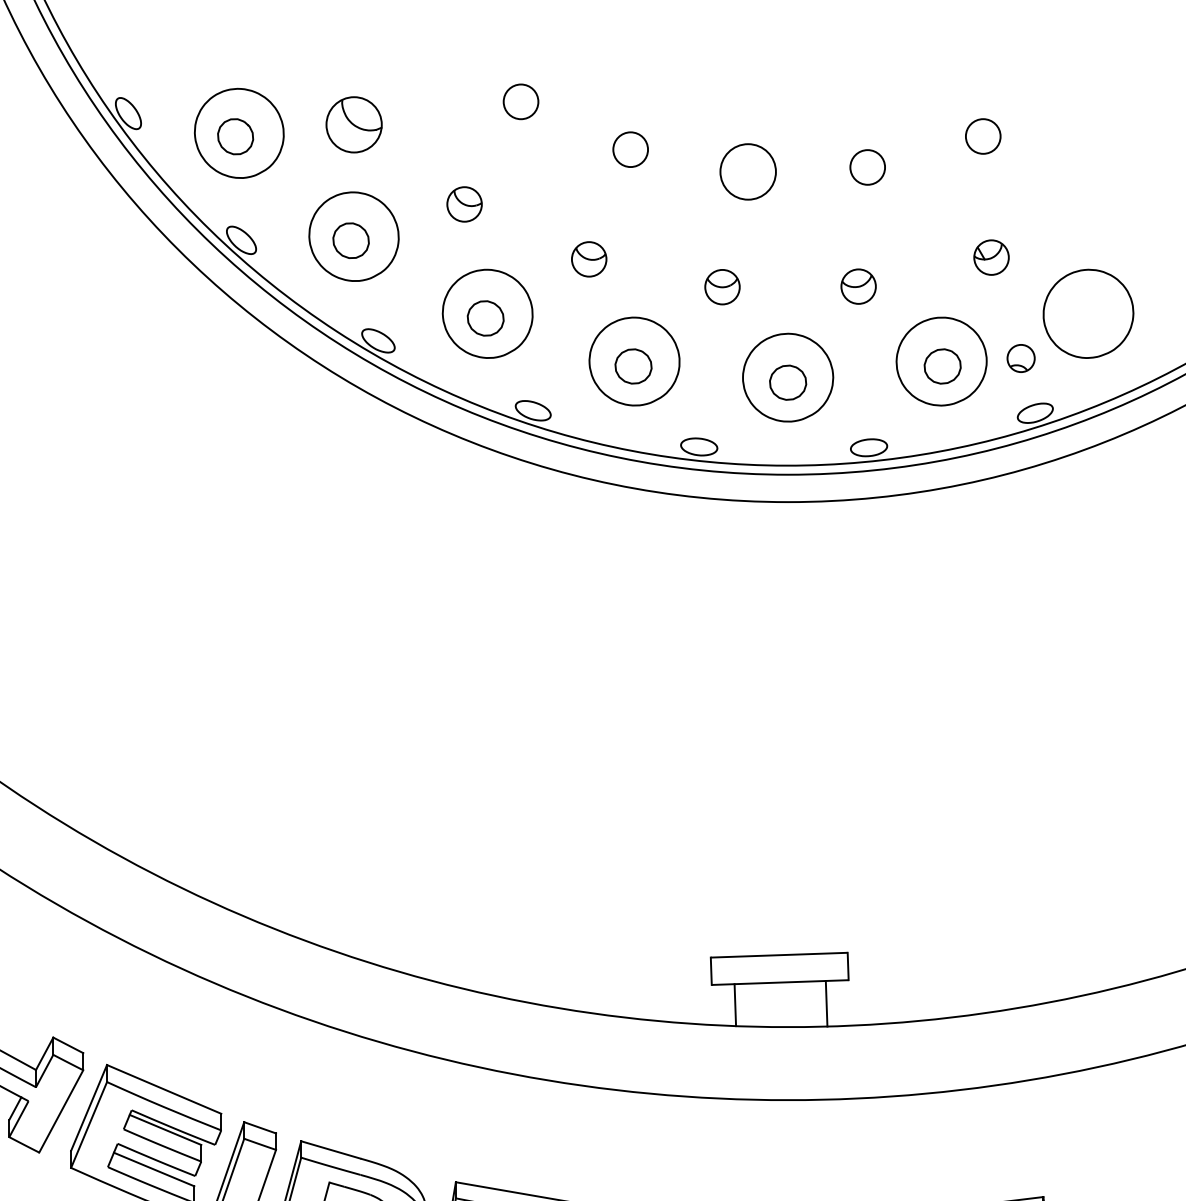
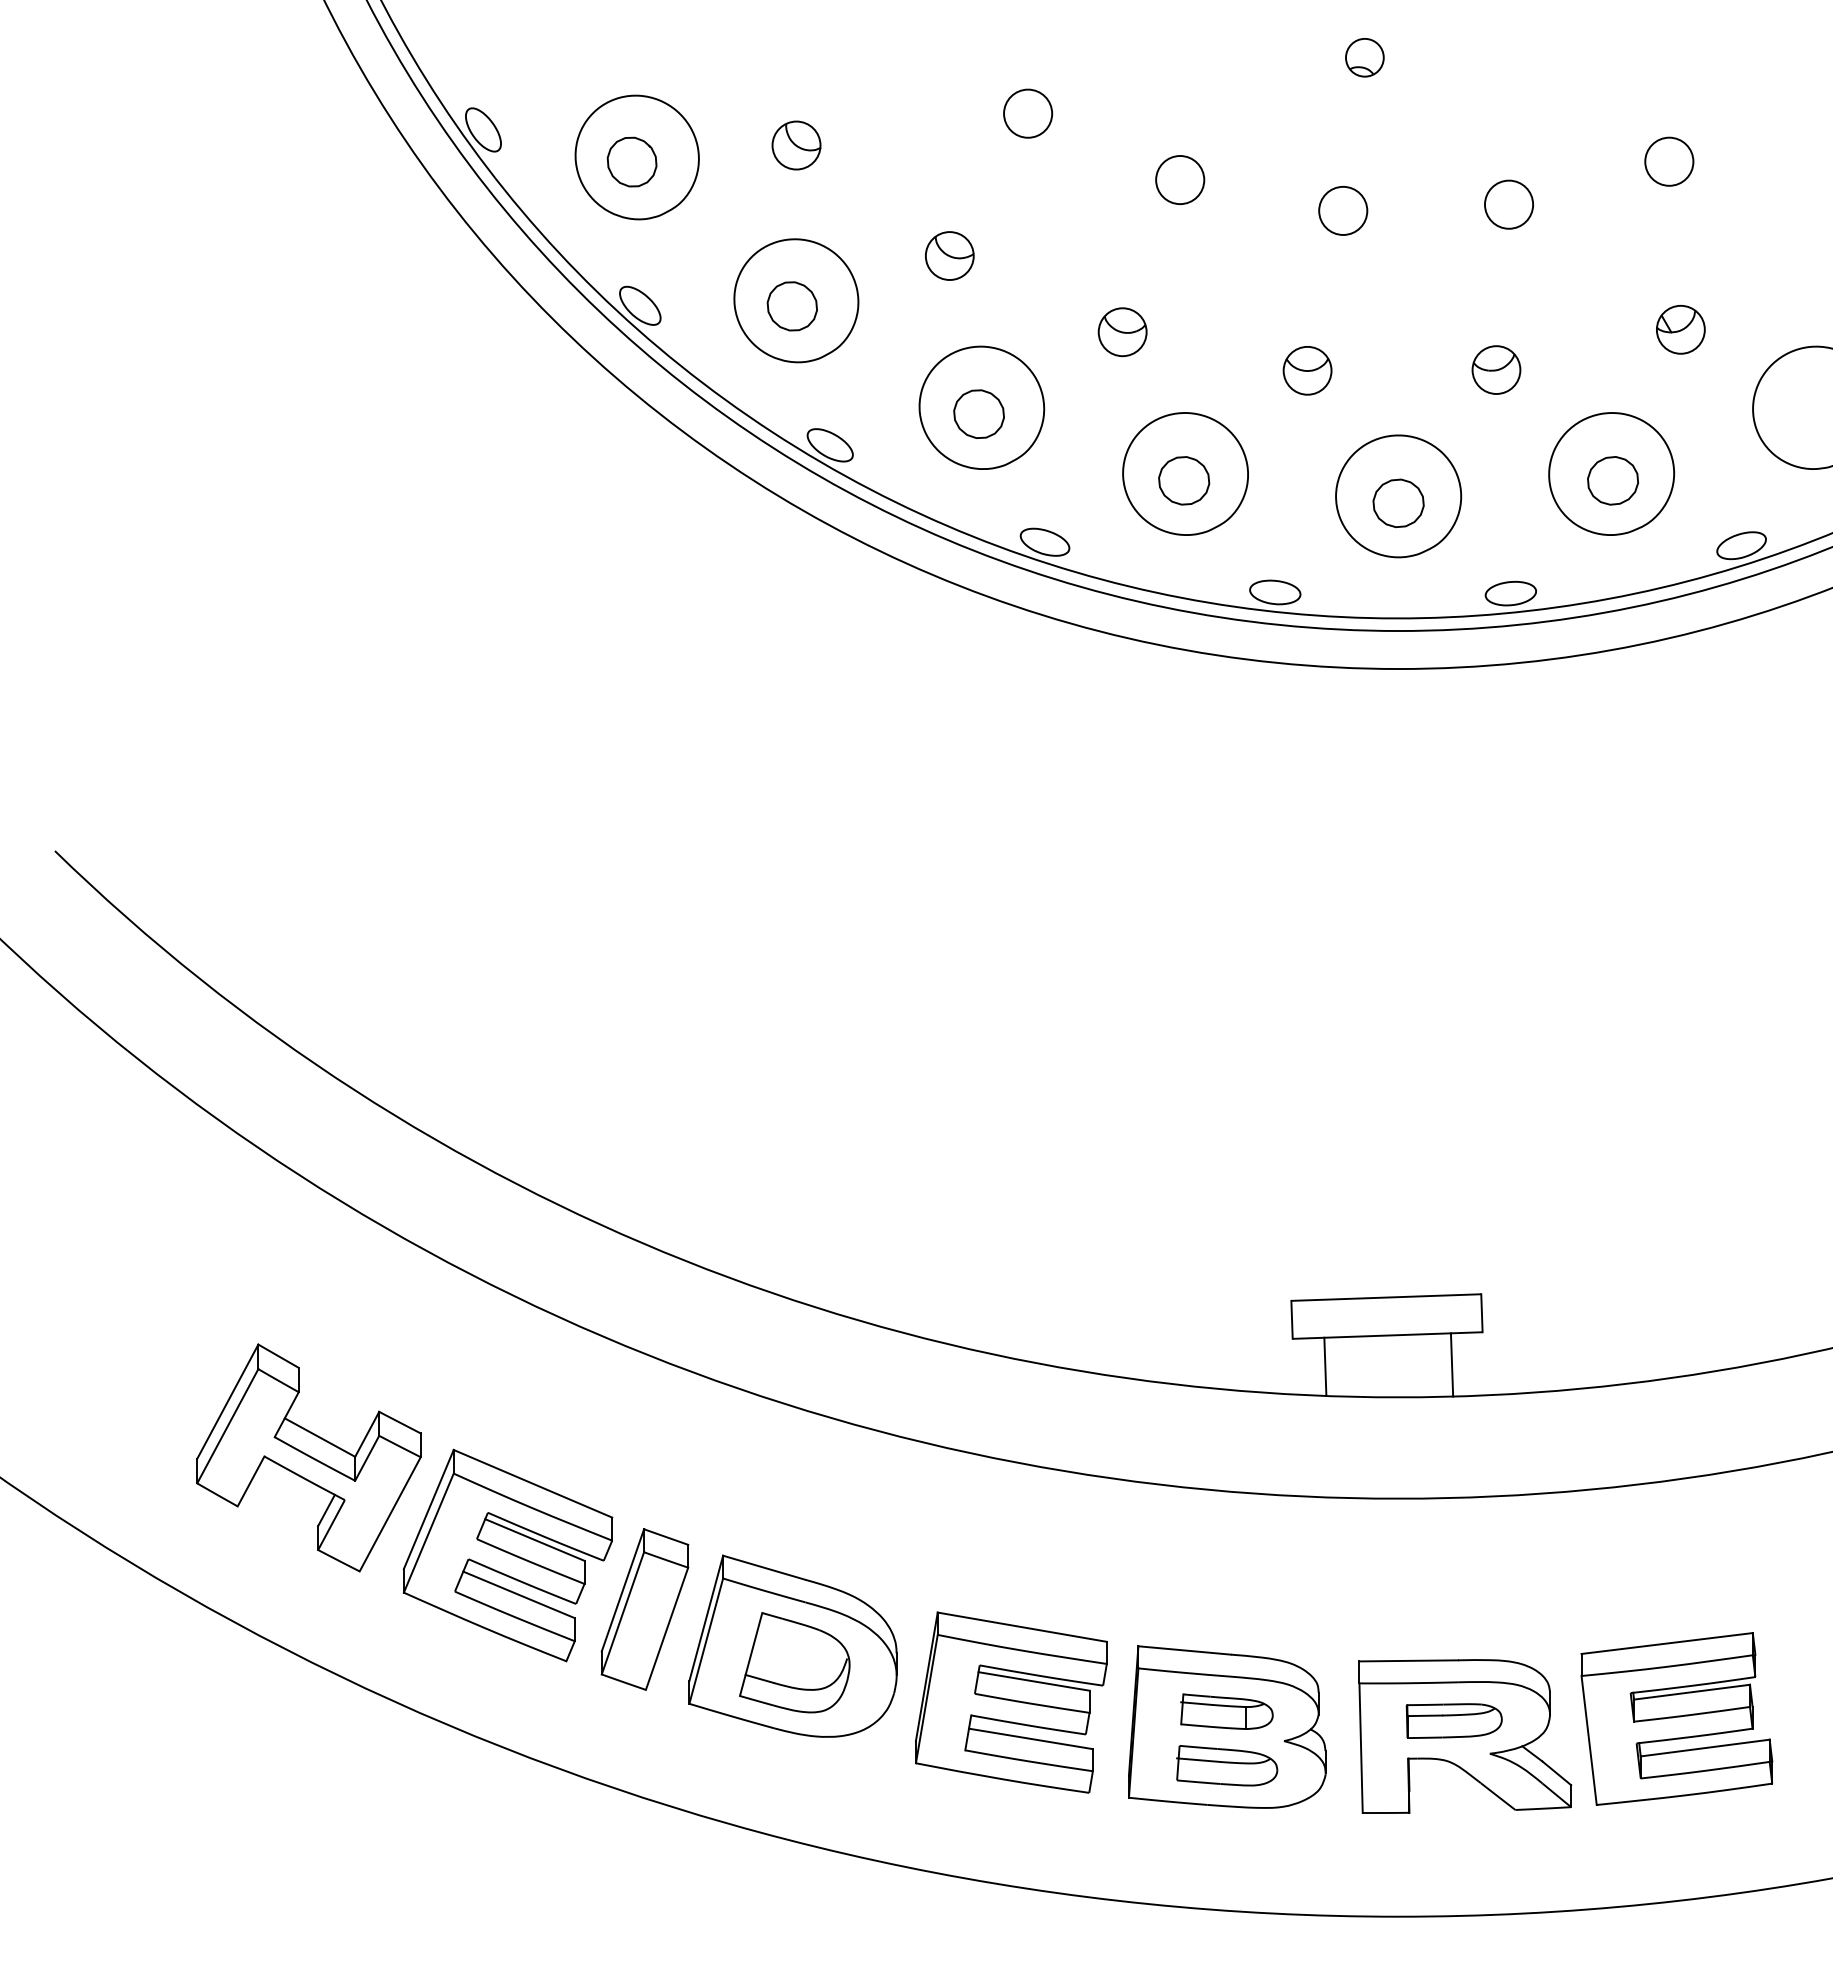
part: (354, 124) -> (796, 145), size x0.62
circle: (748, 171) -> (1343, 210), size x0.62
part: (1020, 358) -> (1364, 57), moved

